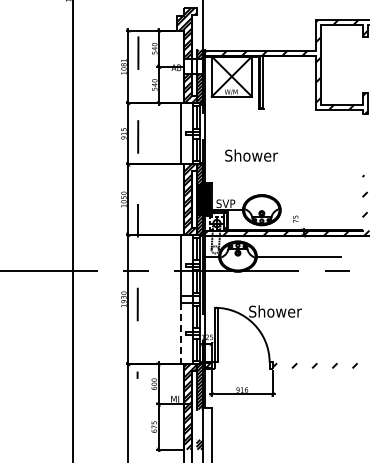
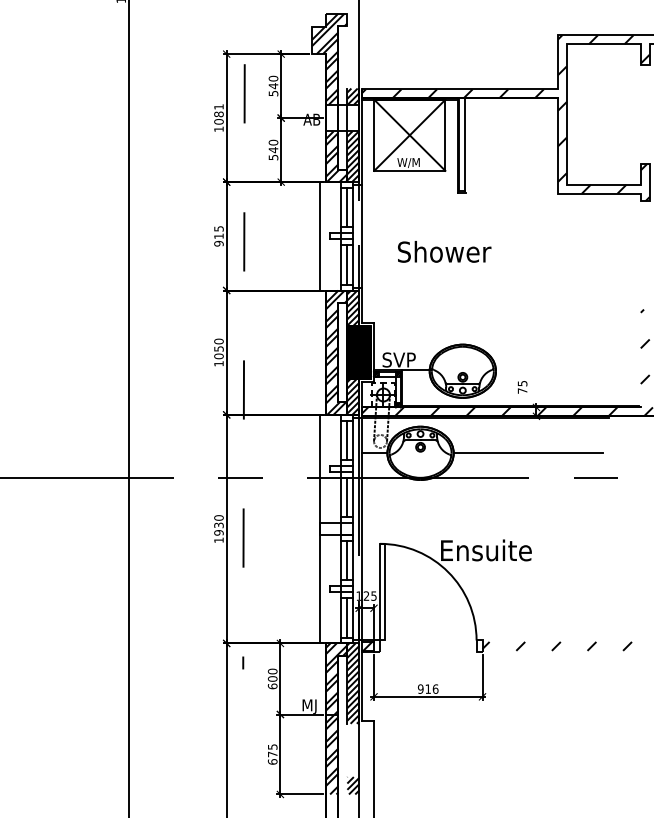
text: (251, 155) -> (444, 251), moved
text: (275, 311) -> (486, 550), Shower -> Ensuite
line: (180, 333) -> (319, 589), dashed -> solid

